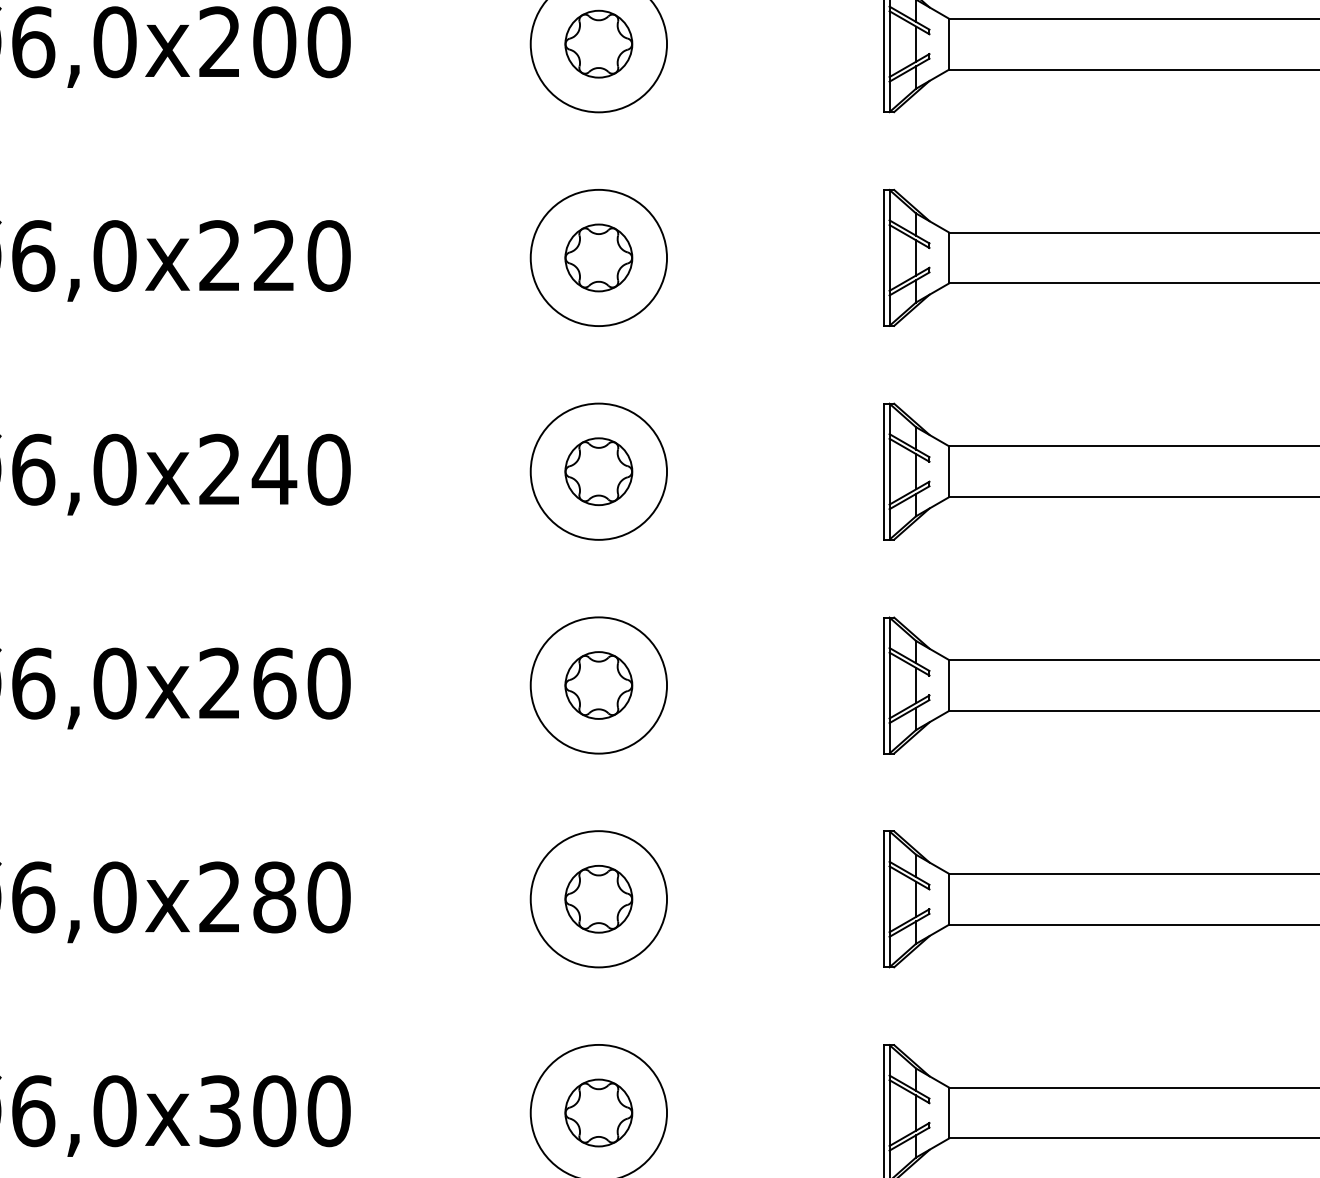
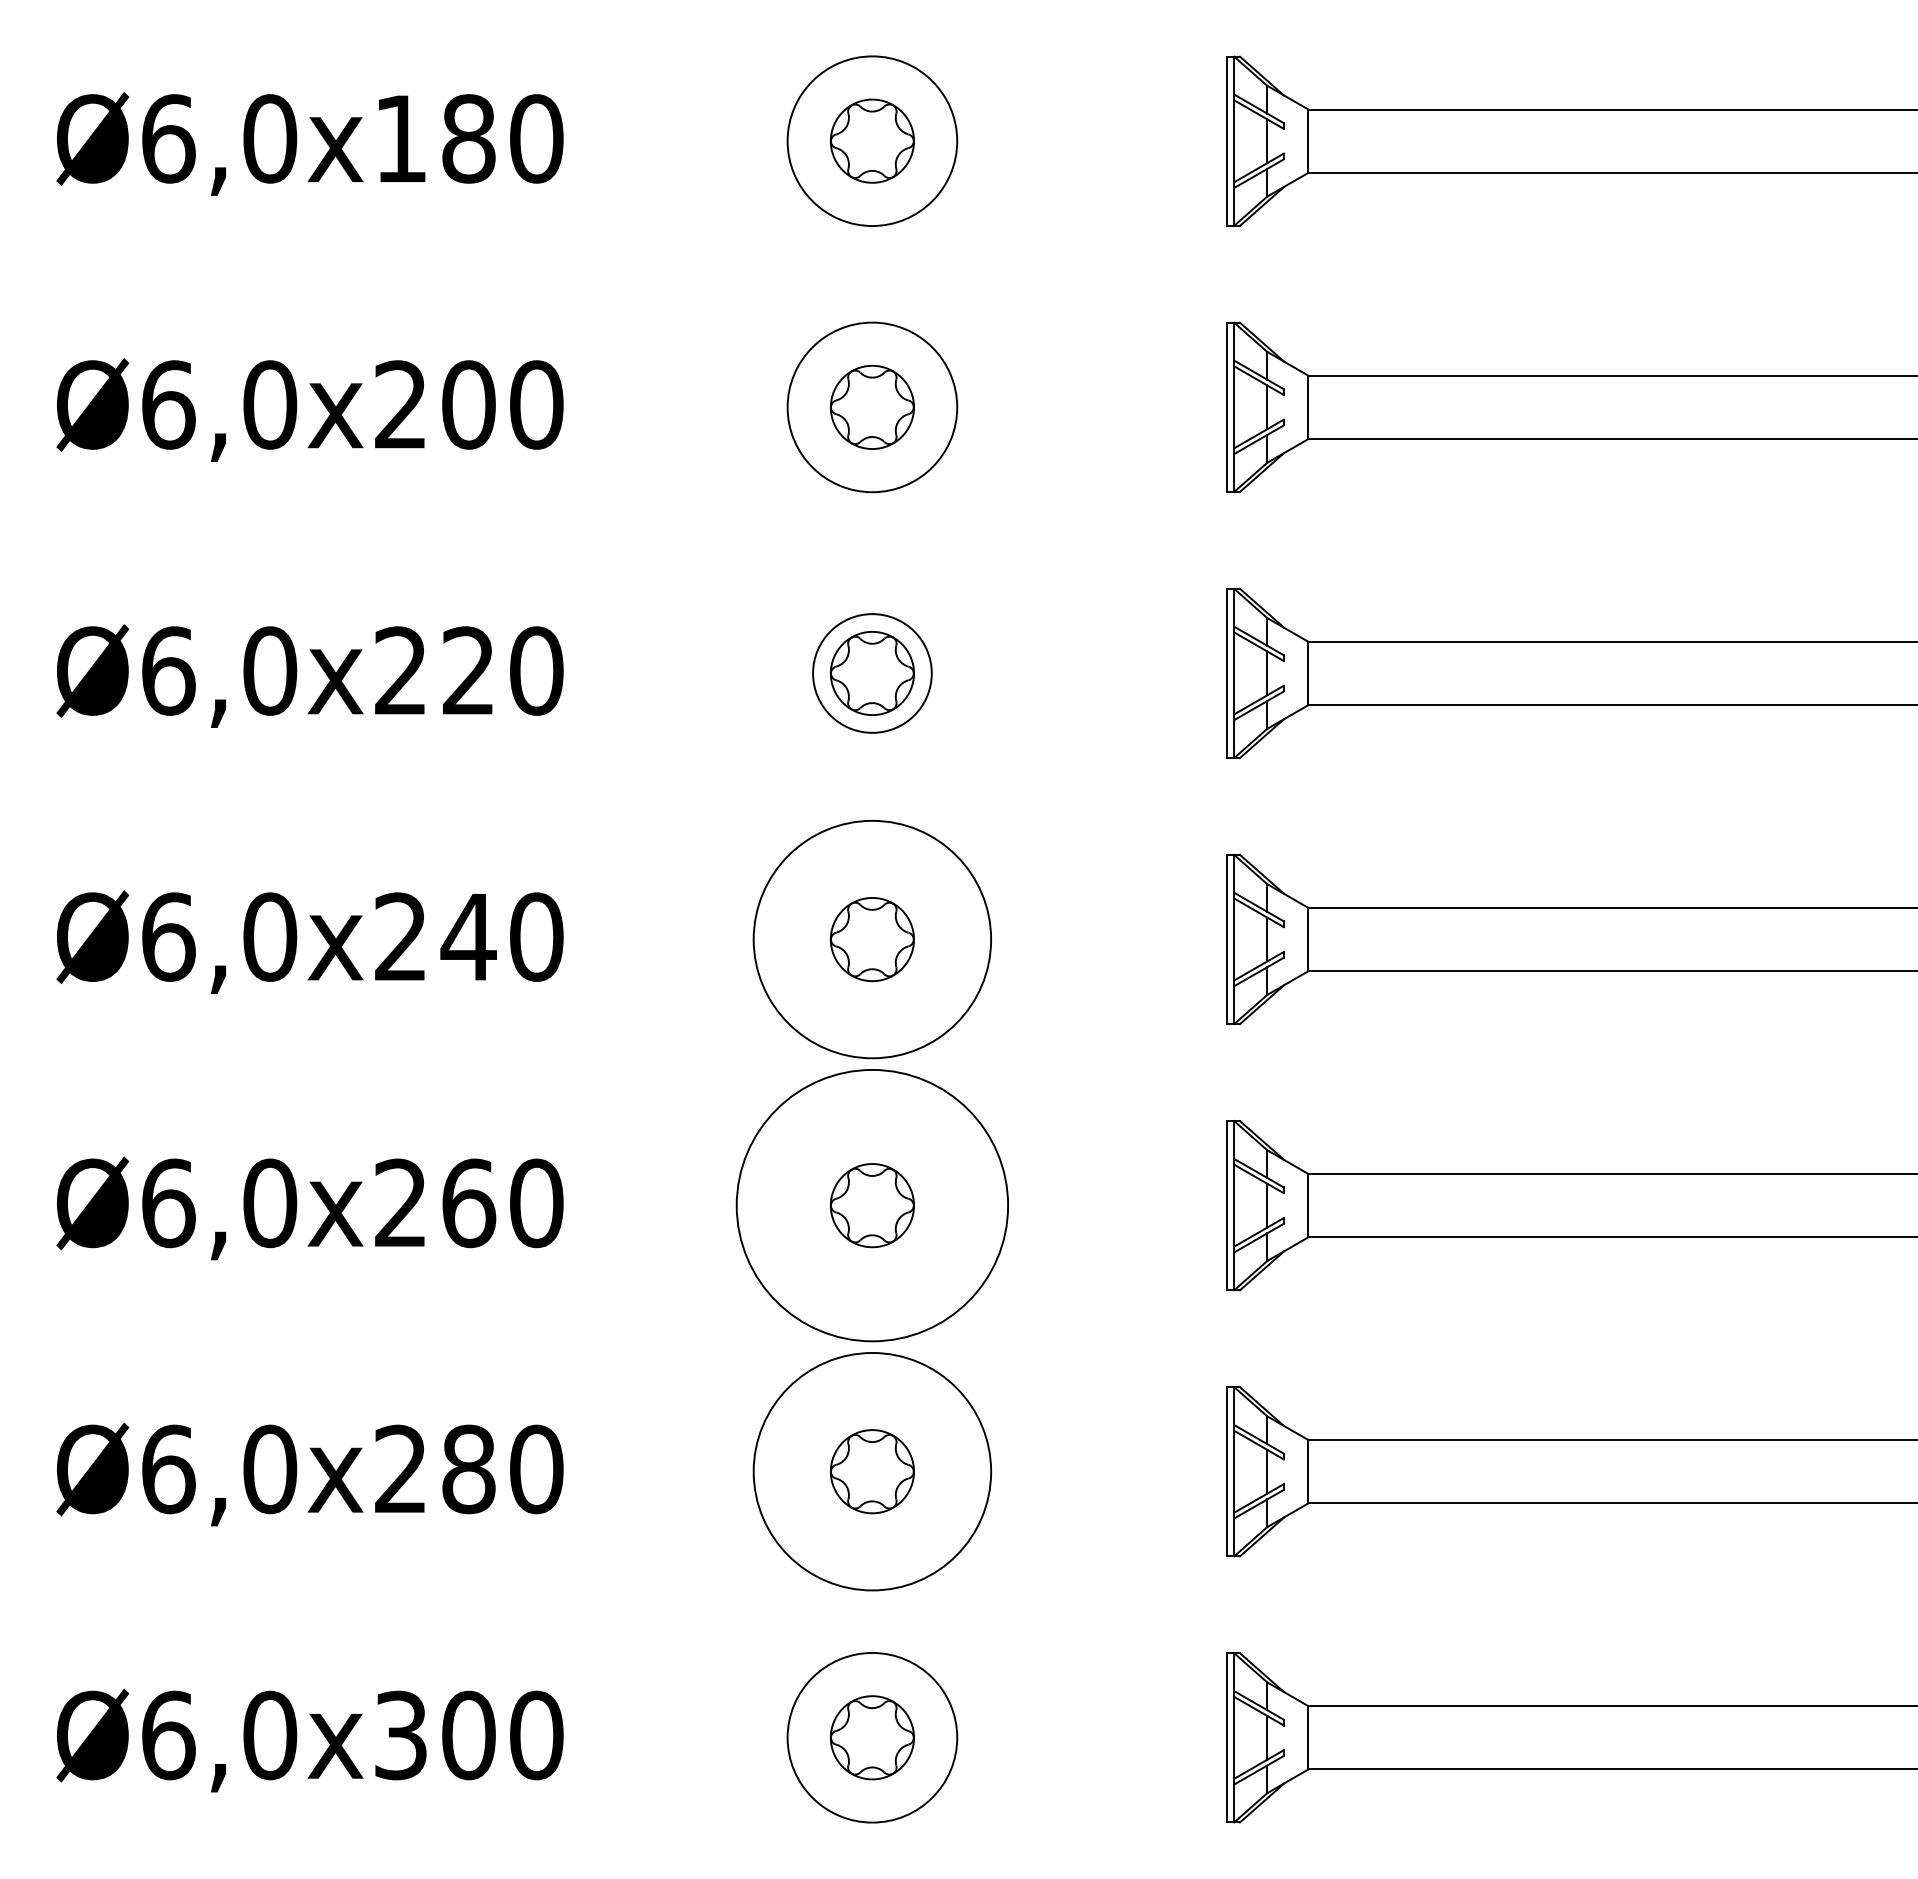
circle: (598, 257) -> (872, 673), size x0.7
circle: (598, 471) -> (872, 939), size x1.4
circle: (598, 685) -> (872, 1205), size x1.6
circle: (598, 899) -> (872, 1471), size x1.4

